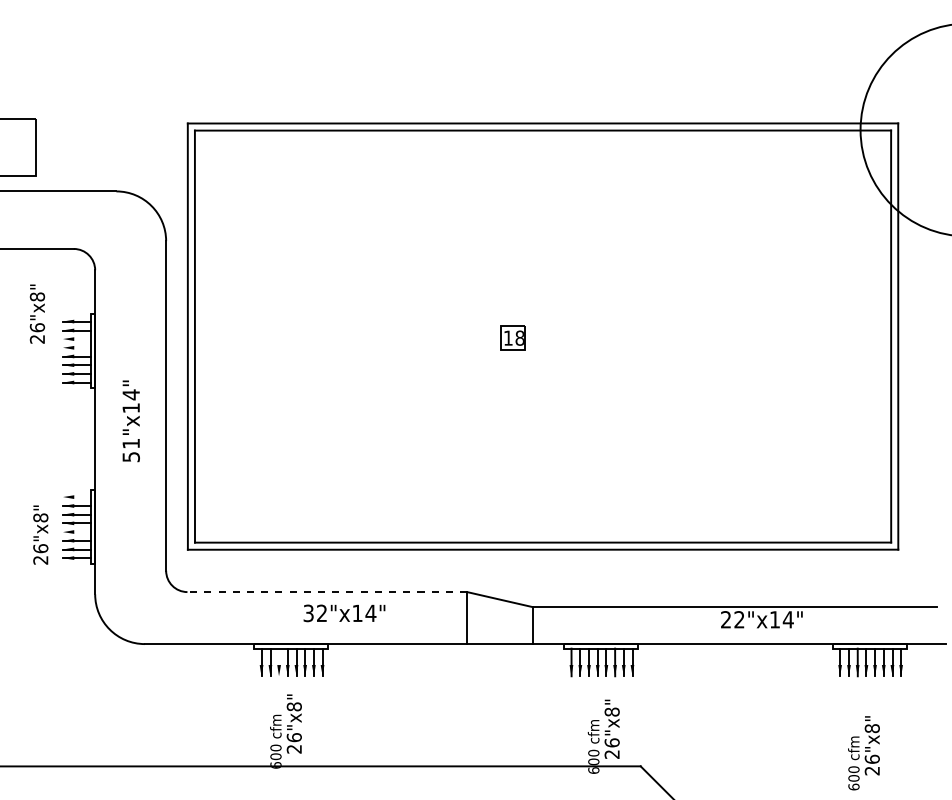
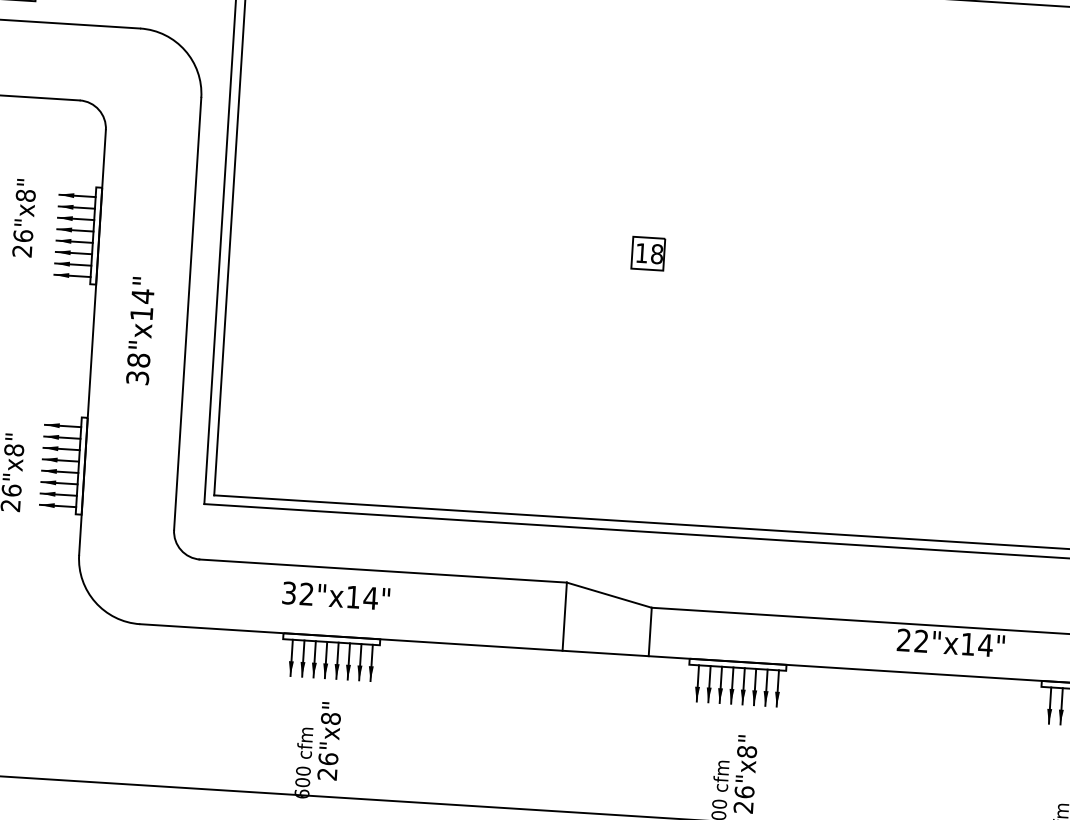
text: (37, 313) -> (24, 217), moved
line: (76, 339) -> (75, 219), added
line: (76, 347) -> (75, 229), added
text: (130, 449) -> (137, 367), 51"x14" -> 38"x14"
line: (76, 497) -> (62, 426), added
line: (76, 532) -> (59, 472), added
line: (326, 592) -> (382, 571), dashed -> solid
text: (344, 613) -> (336, 596), moved
line: (279, 662) -> (315, 659), added

